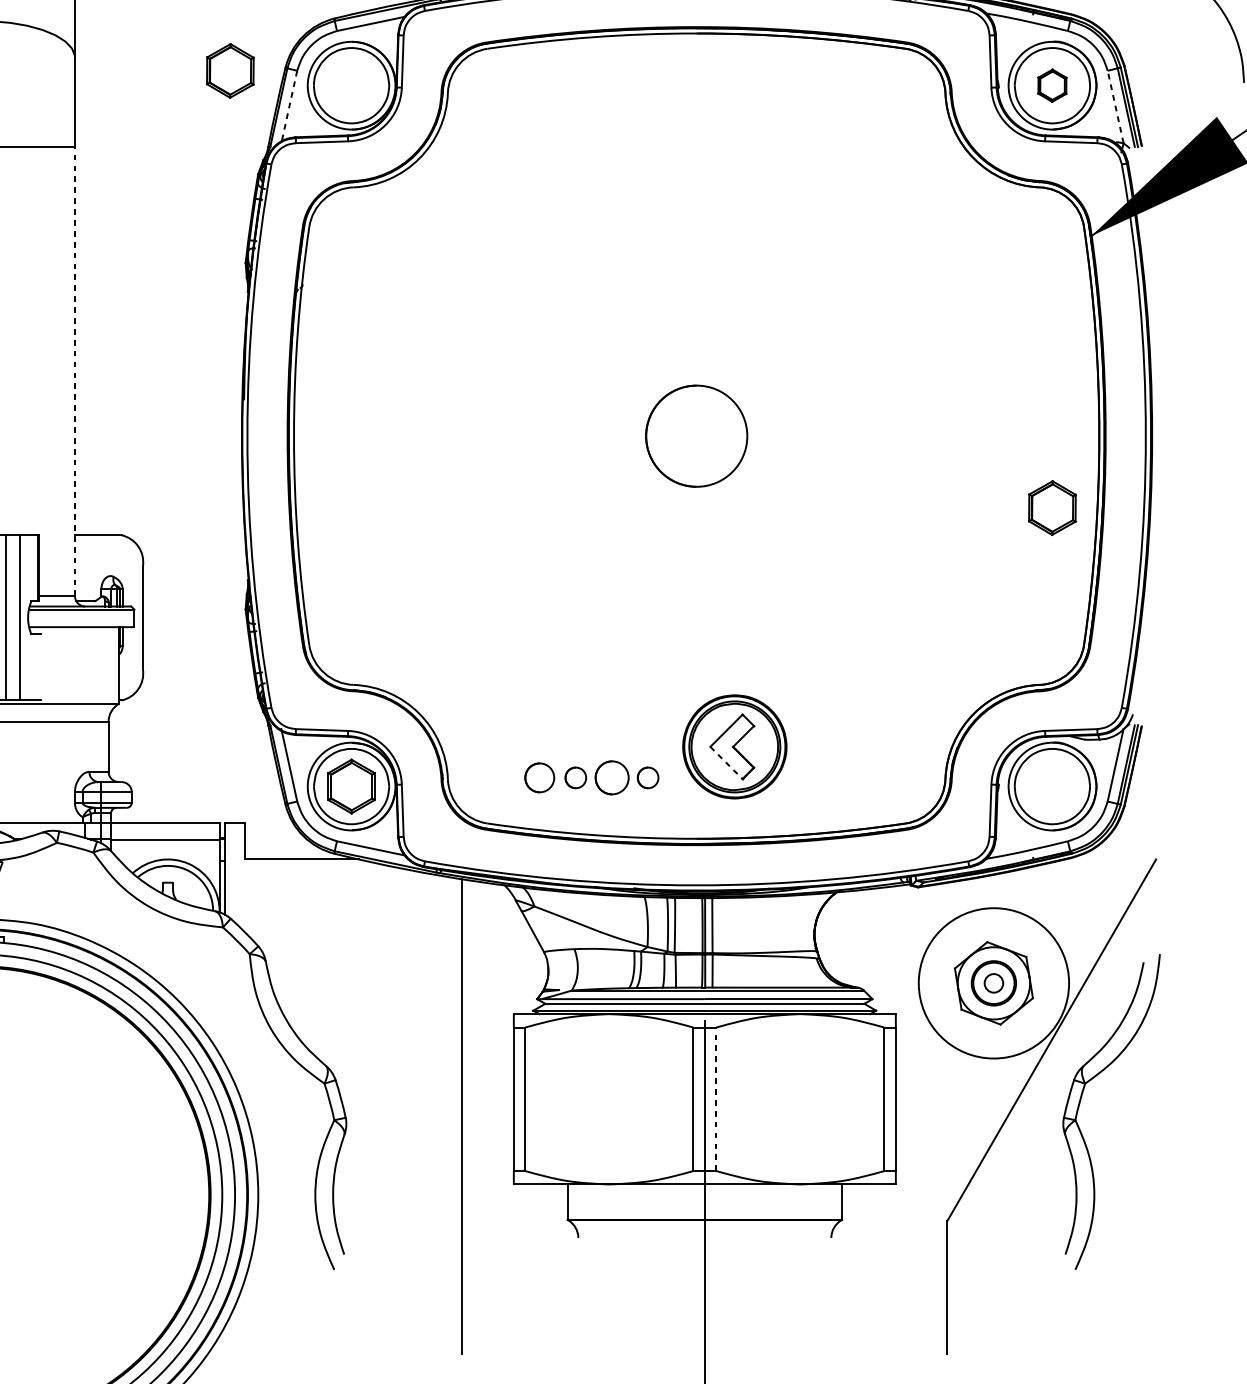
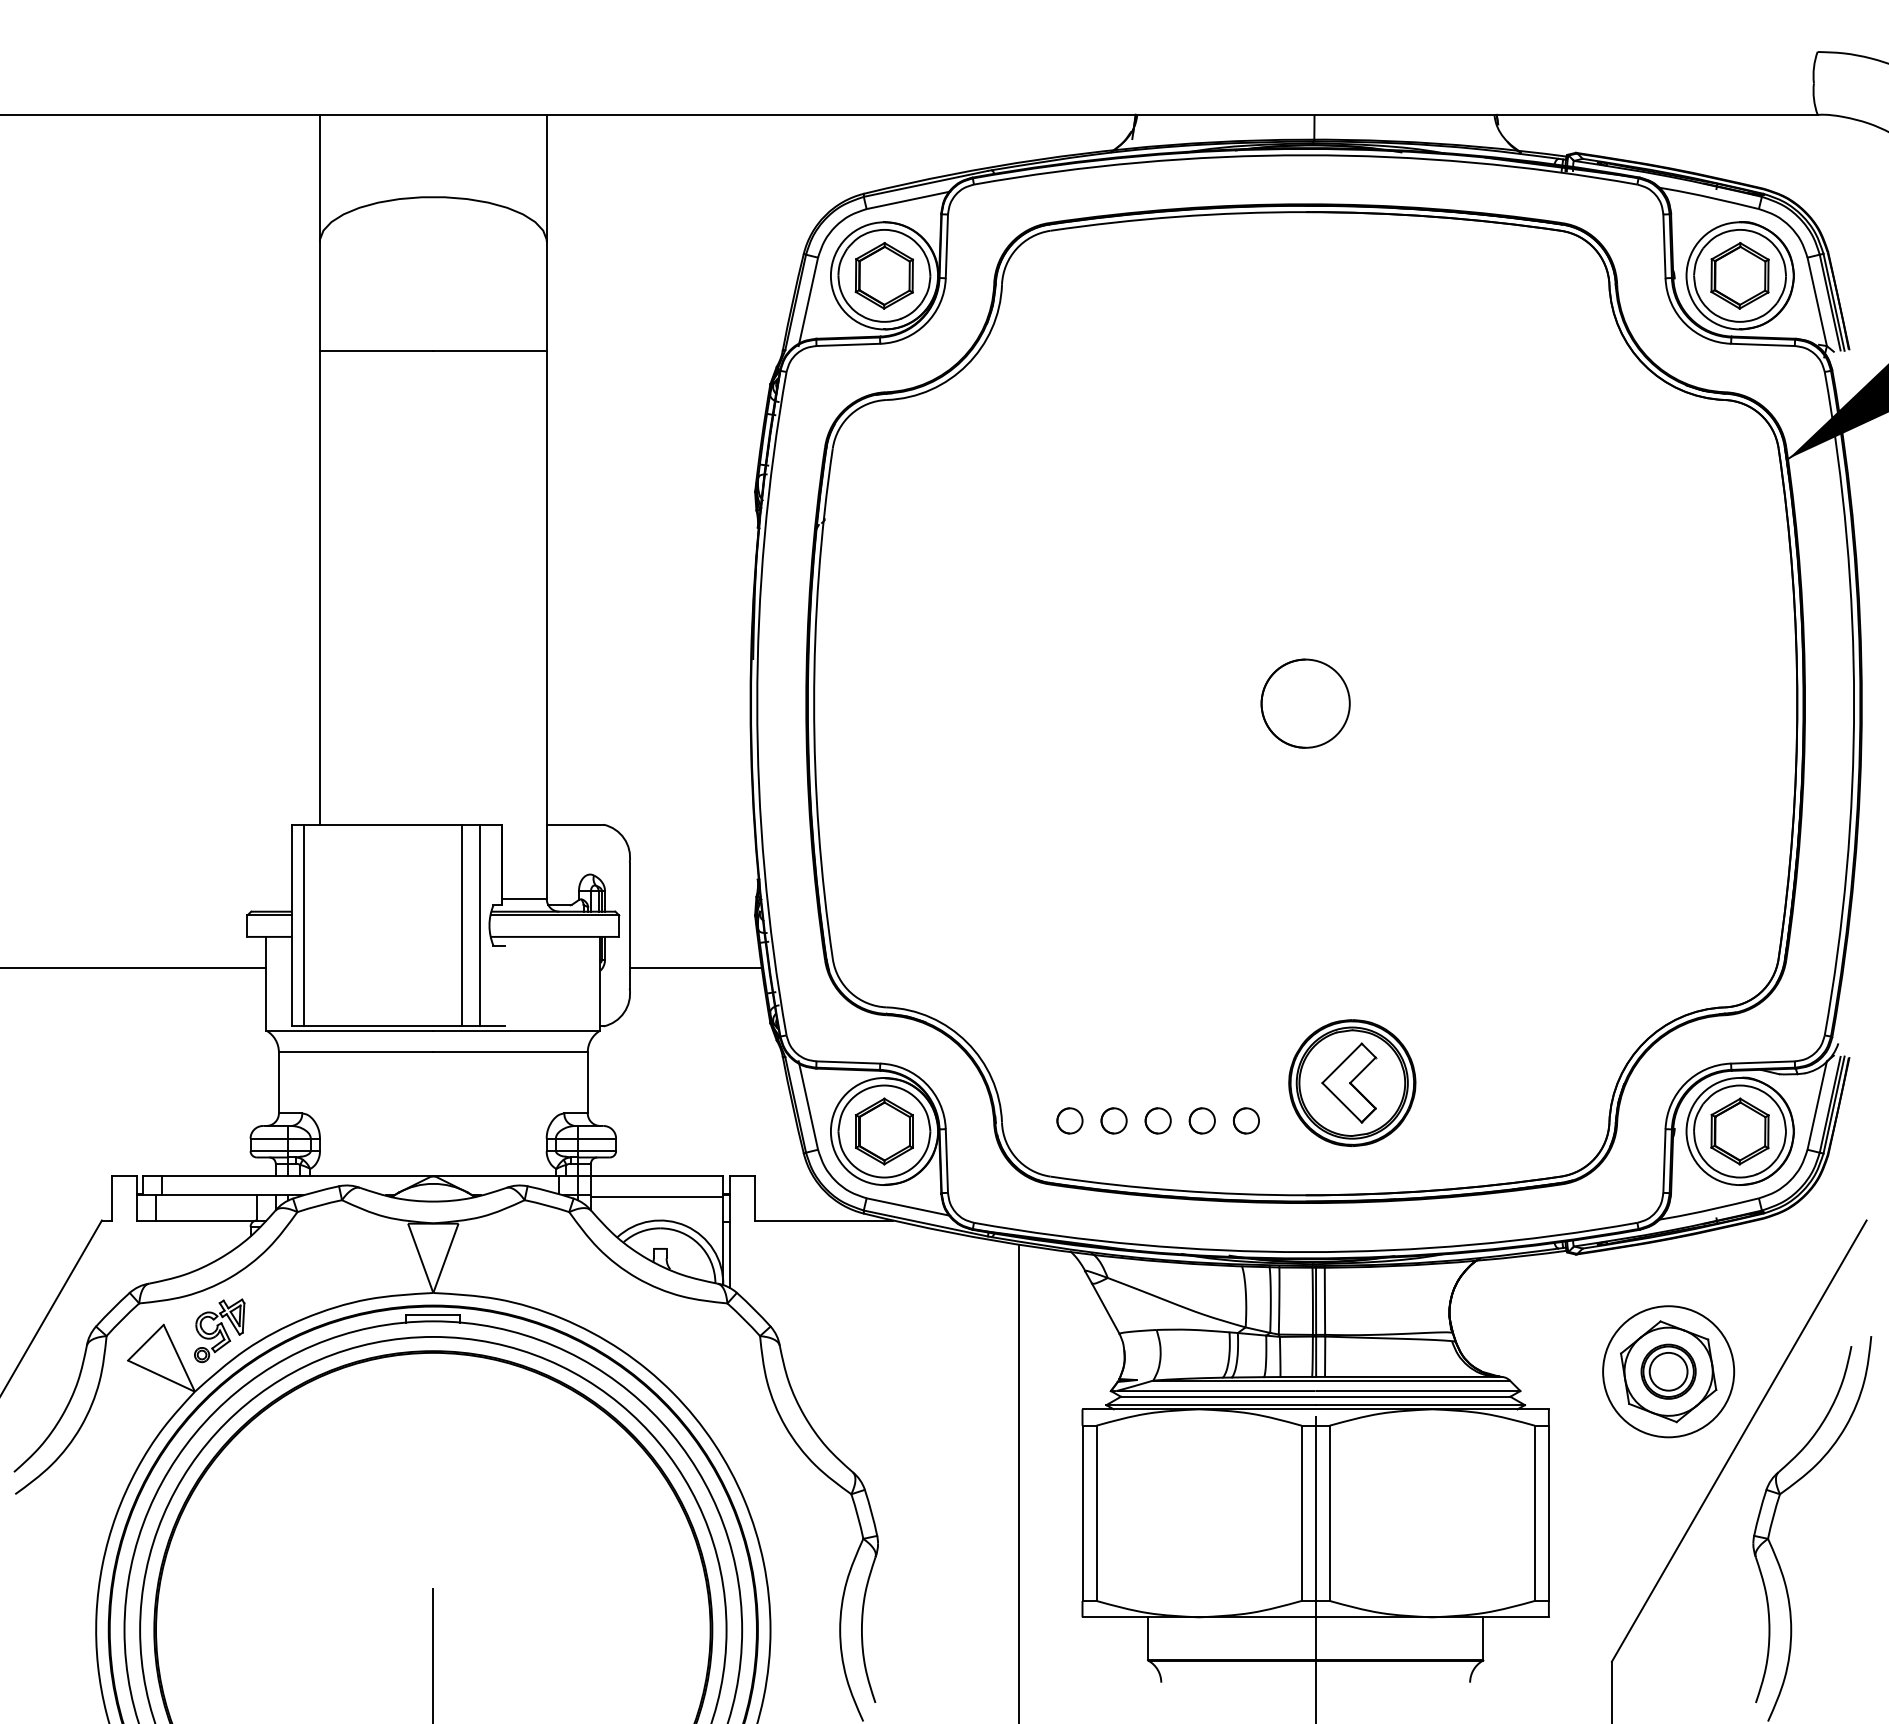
part: (229, 70) -> (883, 275), moved
part: (1051, 85) -> (1739, 275), size x1.67
line: (1115, 106) -> (1817, 301), dashed -> solid
line: (289, 107) -> (808, 302), dashed -> solid
line: (74, 371) -> (546, 624), dashed -> solid
circle: (696, 435) -> (1305, 703), size x0.71
part: (1051, 508) -> (1739, 1131), moved
line: (196, 653) -> (695, 968), added
line: (726, 762) -> (1342, 1102), dashed -> solid
circle: (503, 777) -> (1069, 1120), added
circle: (539, 777) -> (1113, 1120), size x0.71
circle: (611, 777) -> (1201, 1120), size x0.62
circle: (993, 983) -> (1668, 1371), size x0.71
circle: (993, 983) -> (1668, 1371), size x1.67
line: (716, 1099) -> (1329, 1513), dashed -> solid

